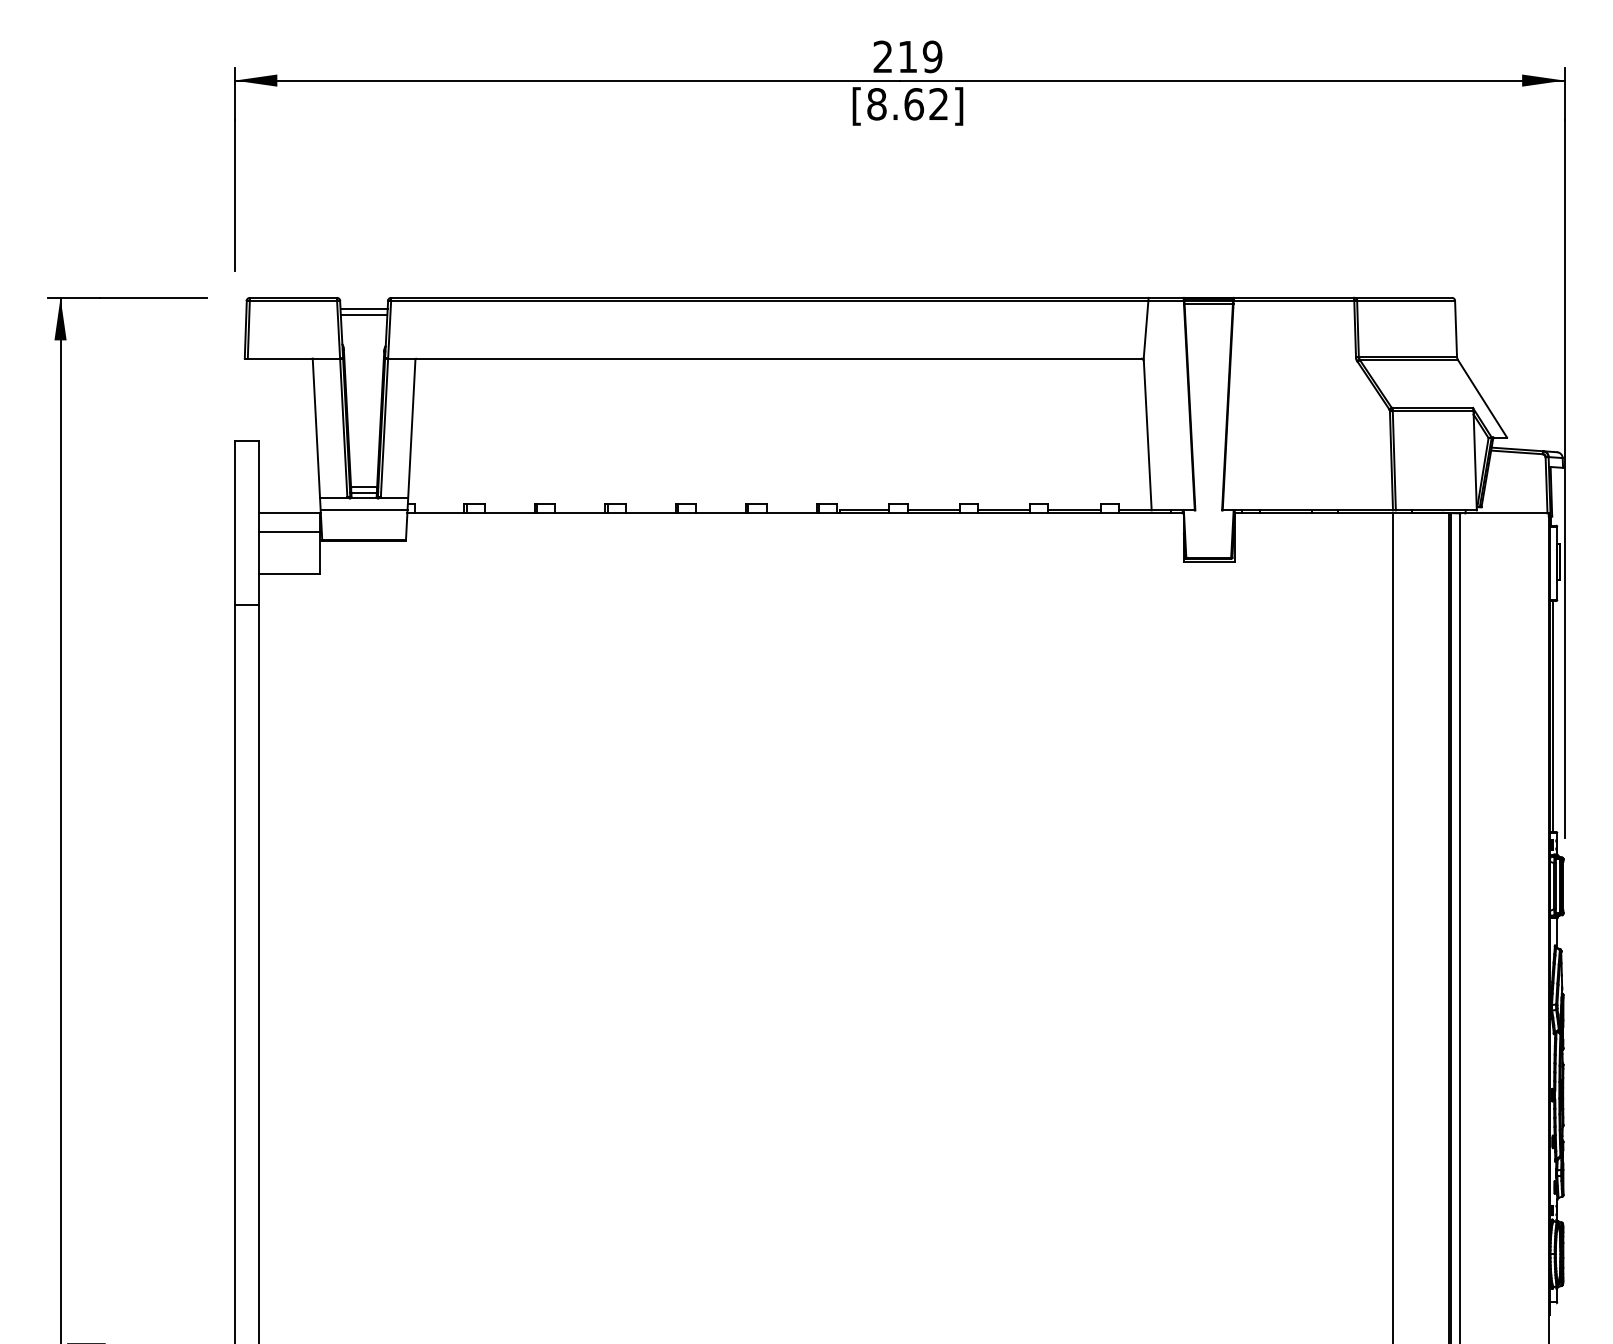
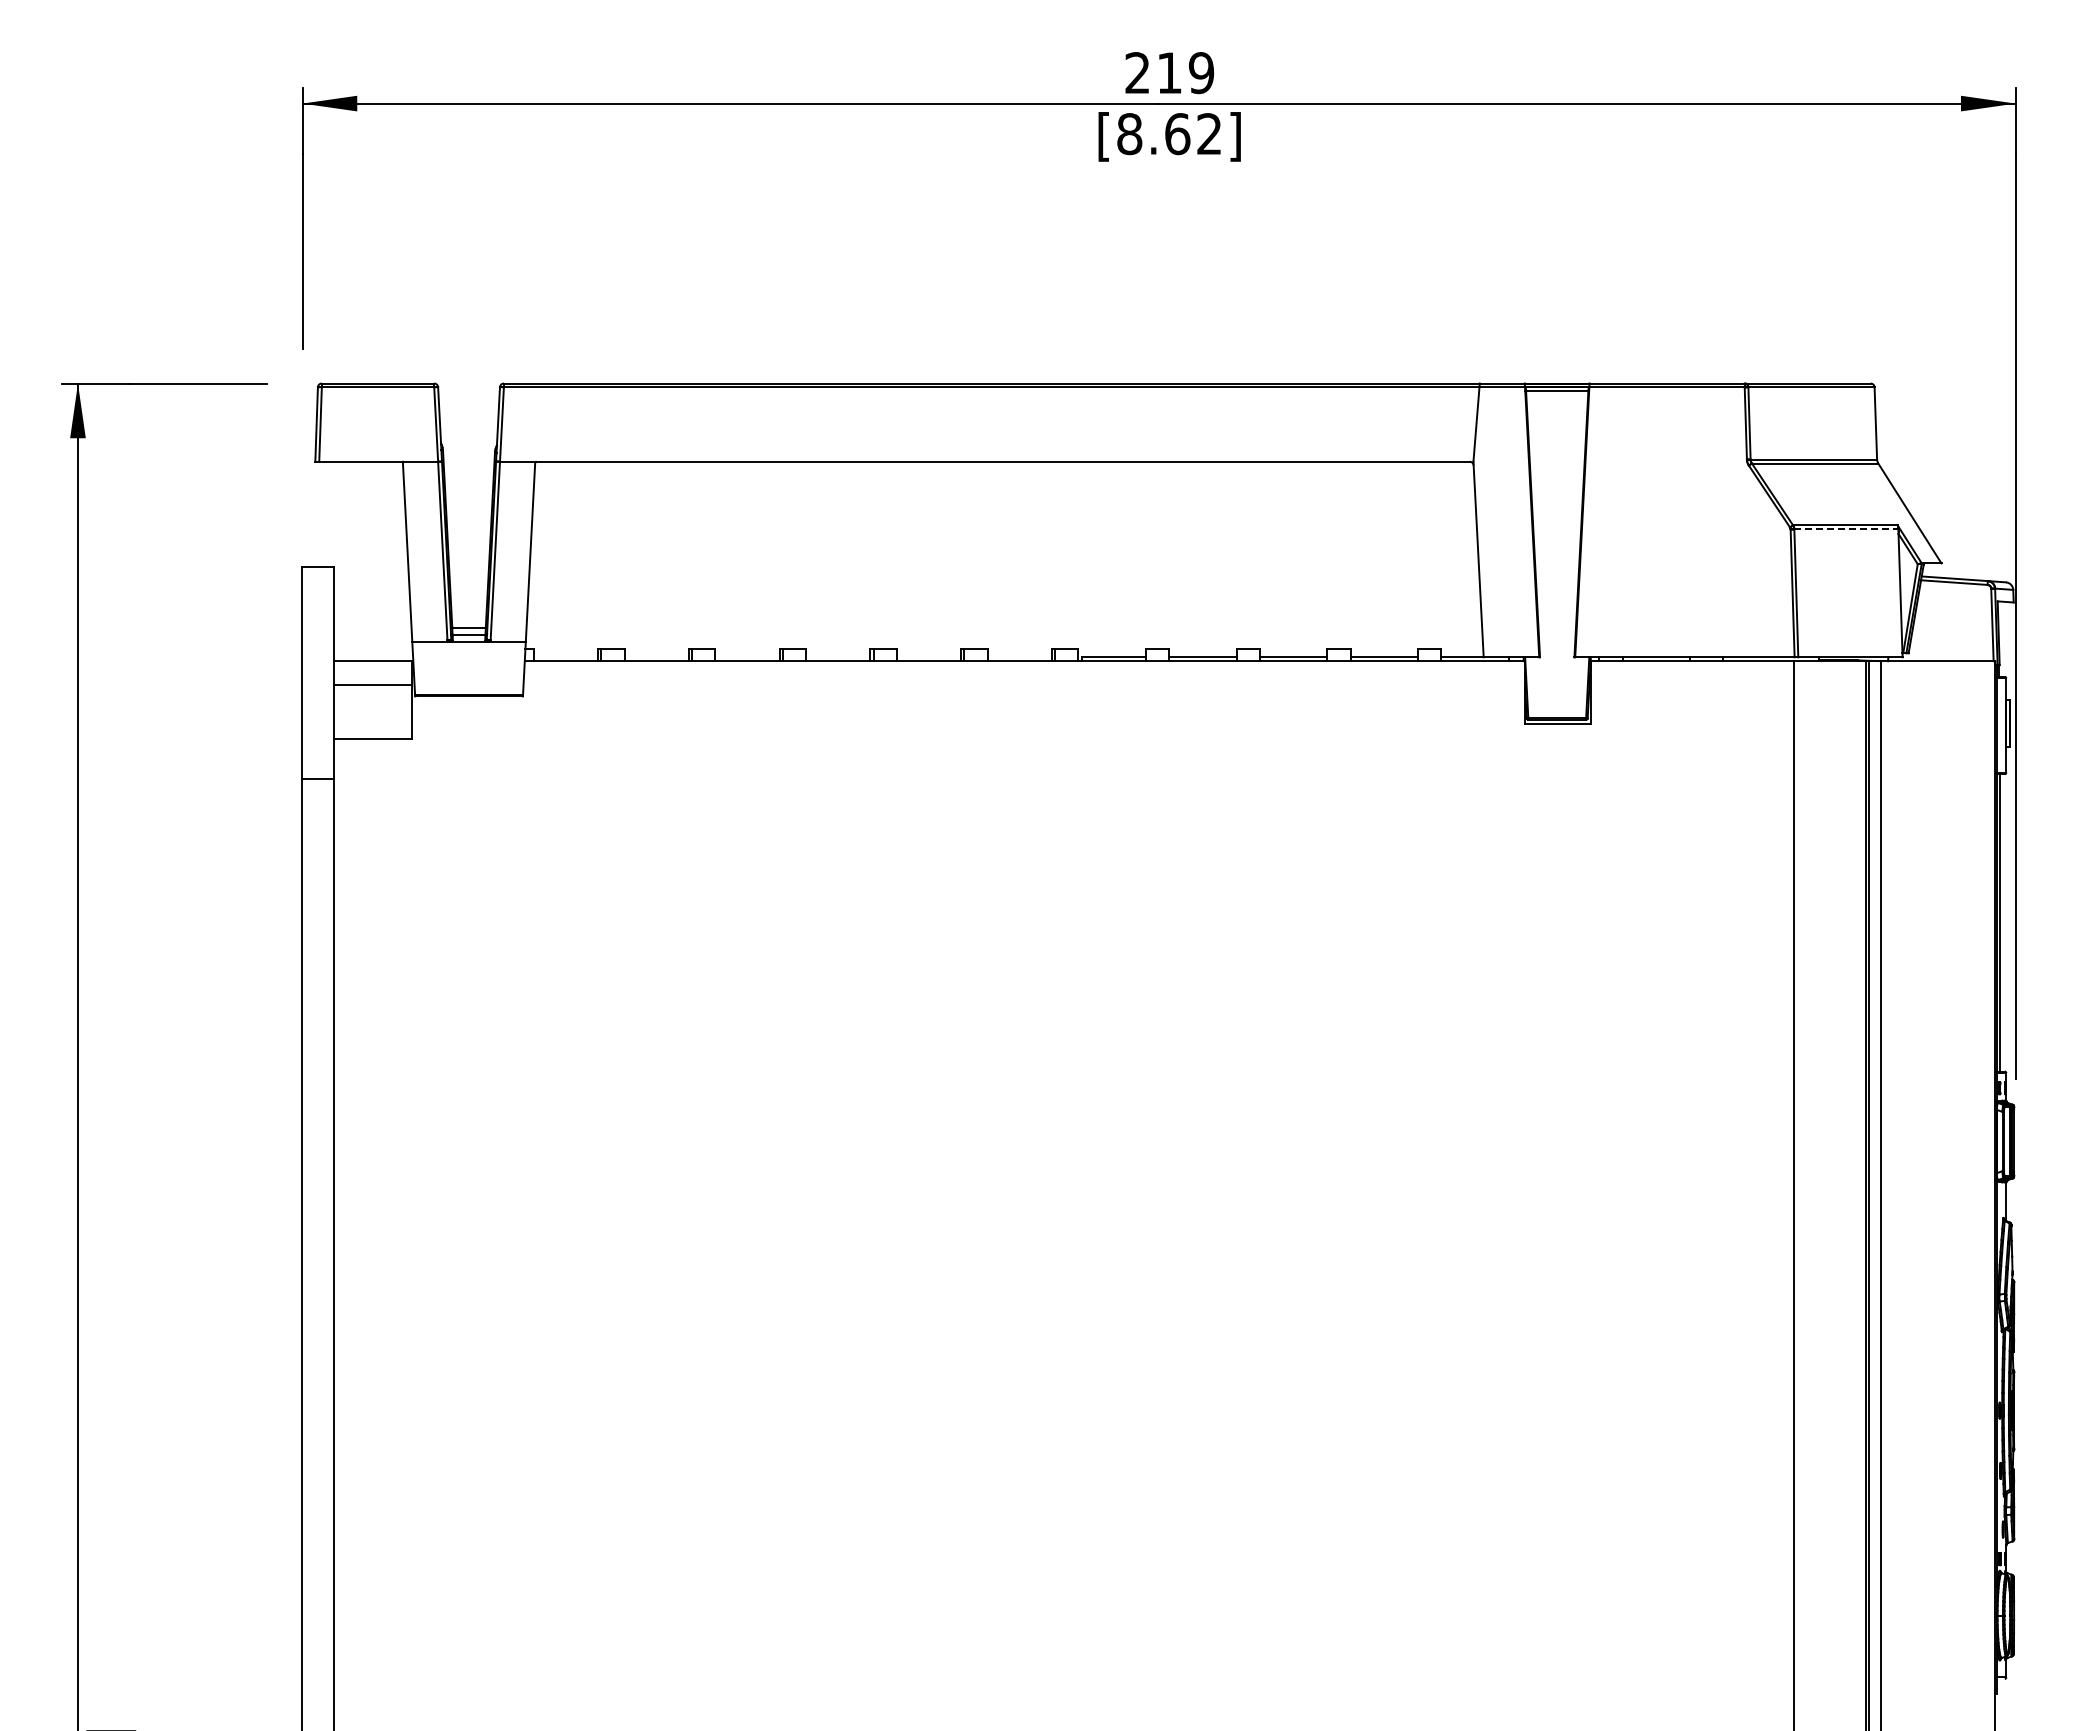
line: (363, 308) -> (468, 397), removed
line: (364, 314) -> (469, 405), removed
line: (1433, 411) -> (1846, 529), solid -> dashed
line: (364, 510) -> (469, 657), removed

